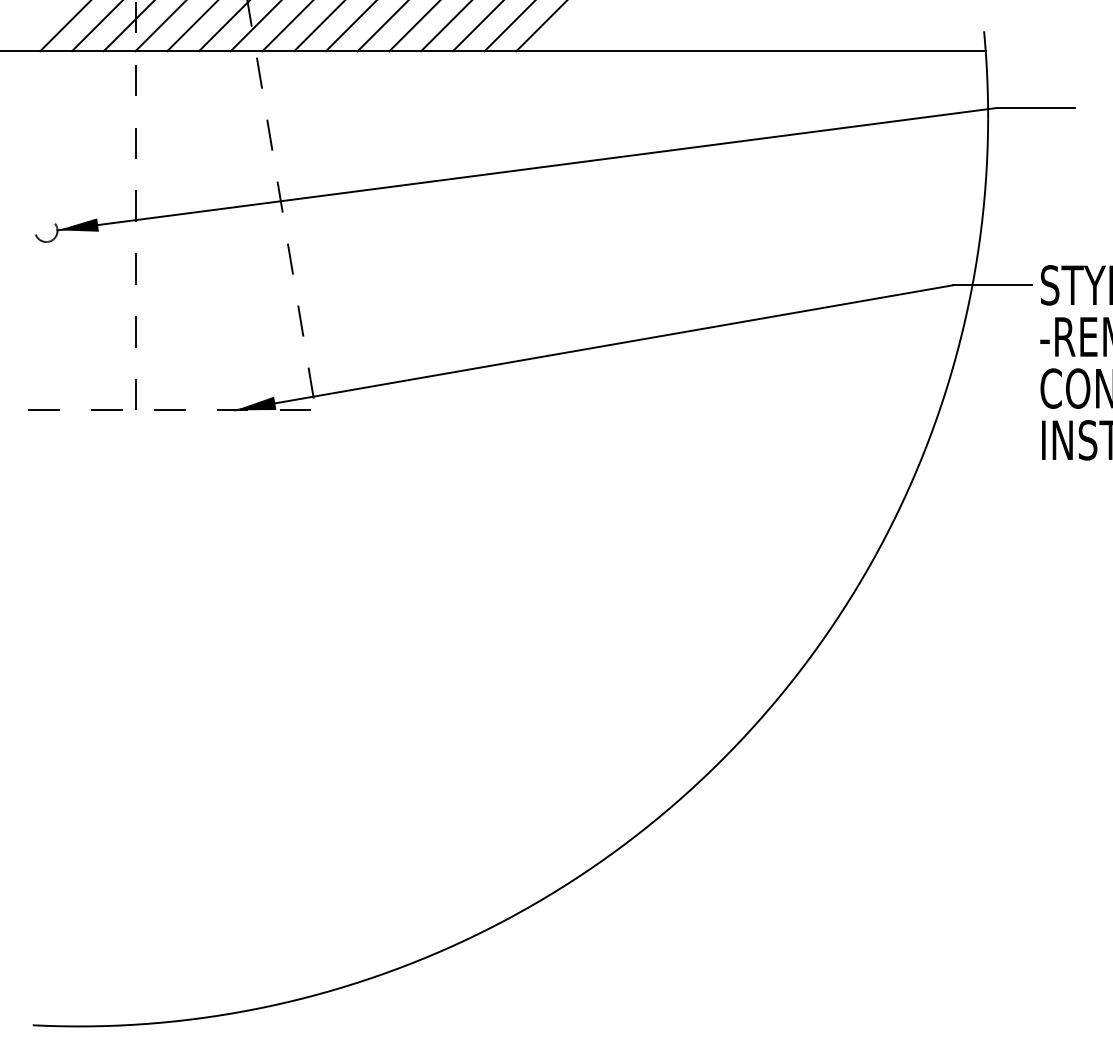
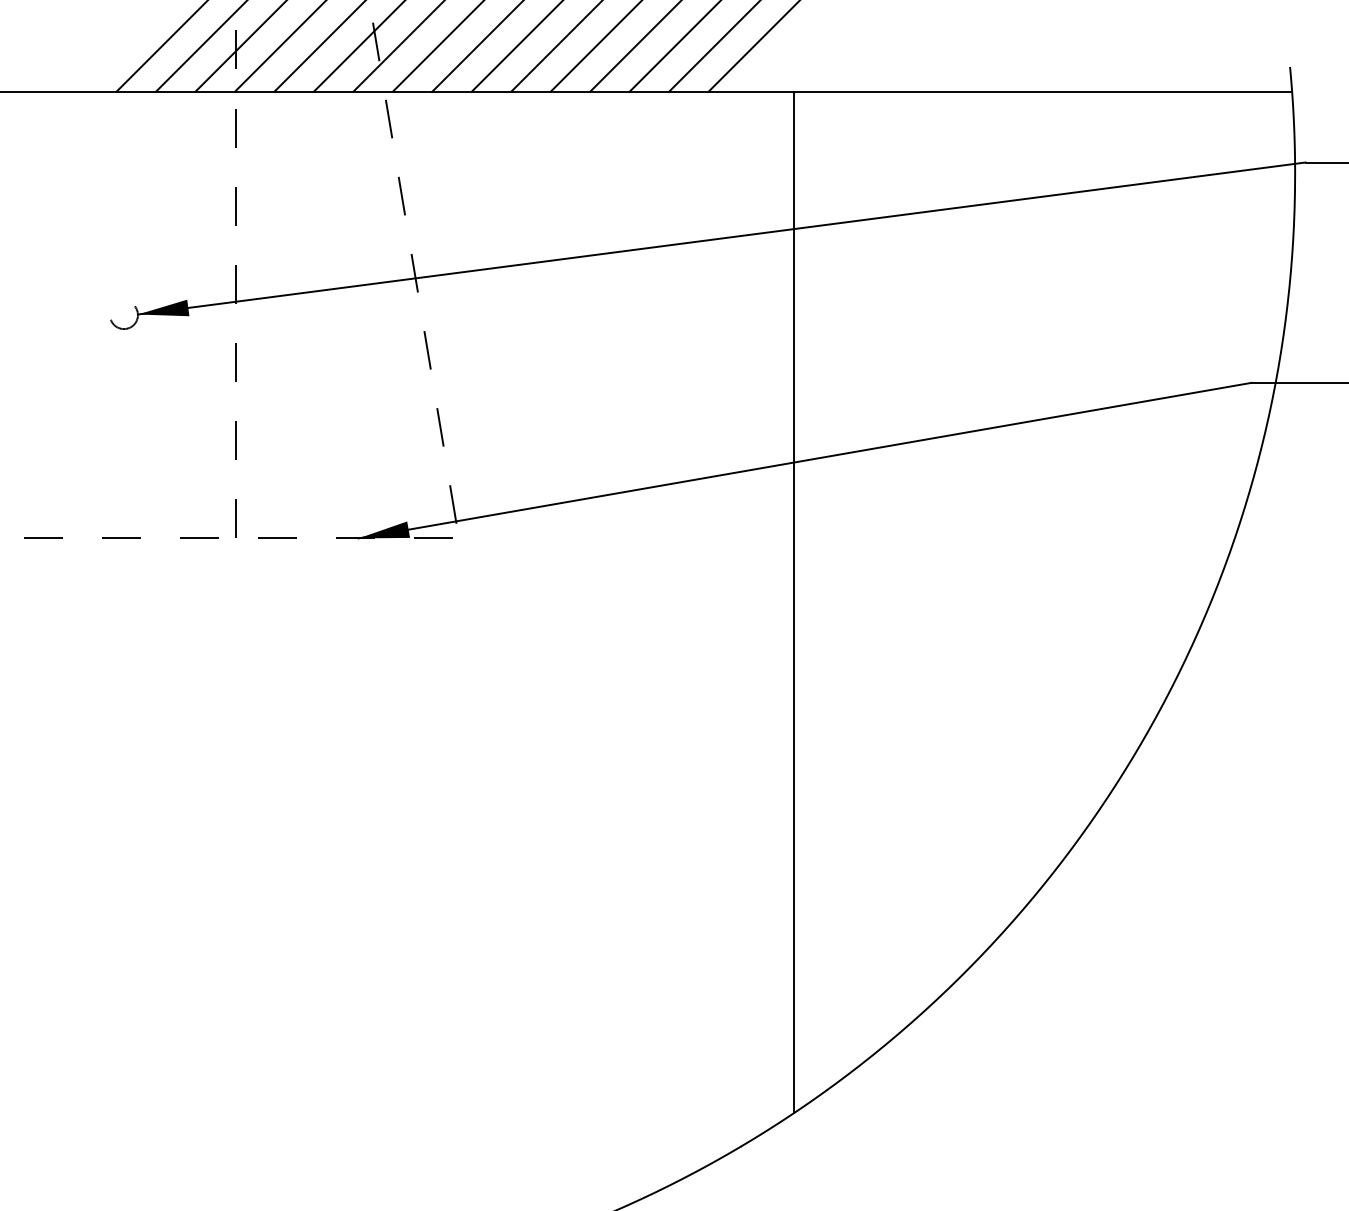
line: (585, 461) -> (794, 601), added

